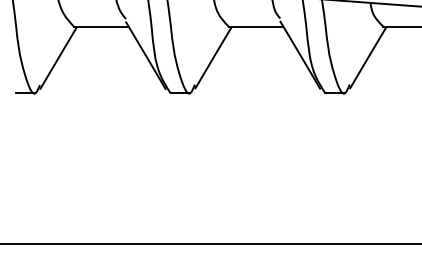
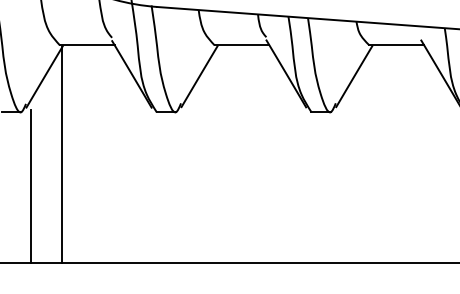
line: (76, 135) -> (62, 154), added
line: (45, 166) -> (31, 185), added

